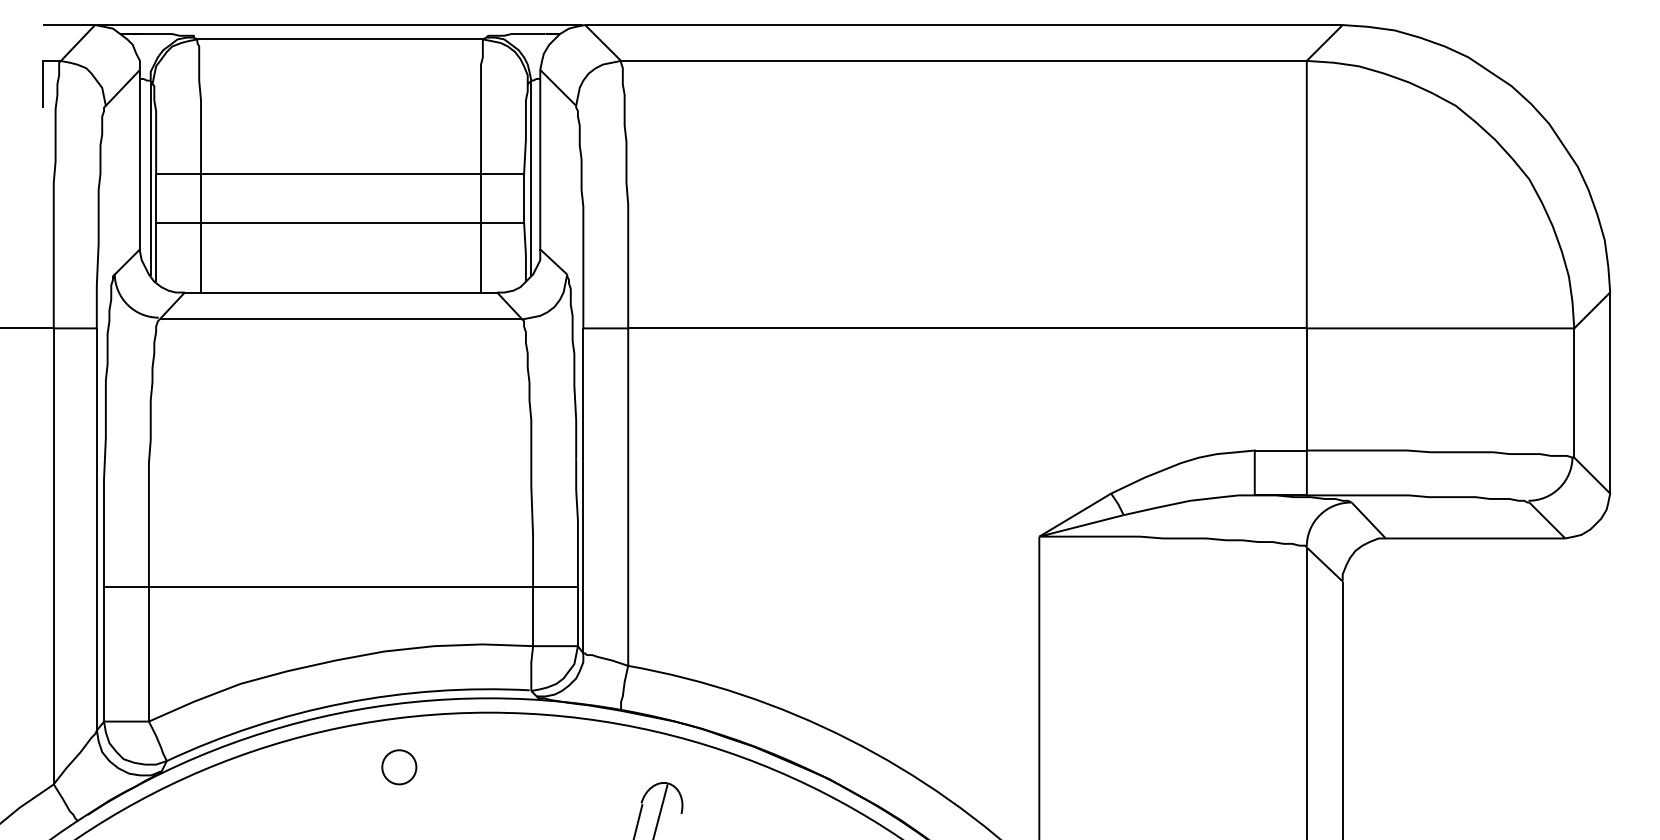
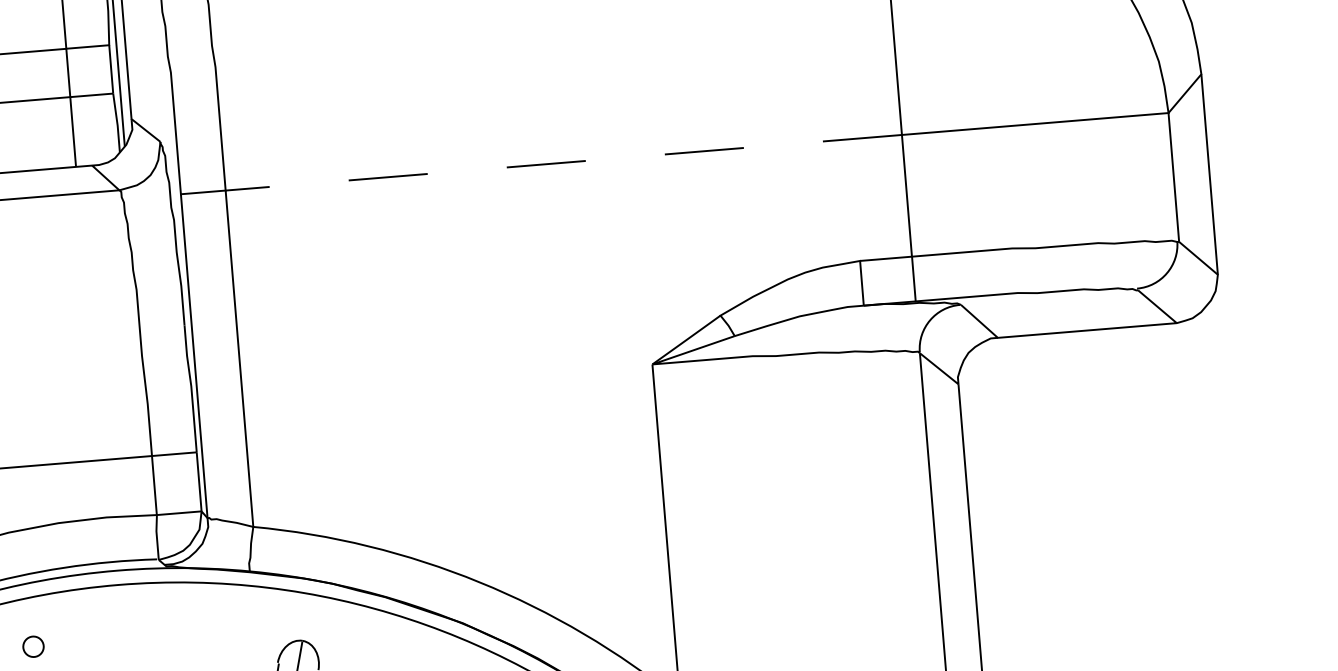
line: (967, 328) -> (563, 162), solid -> dashed
circle: (399, 767) -> (33, 646), size x0.6

